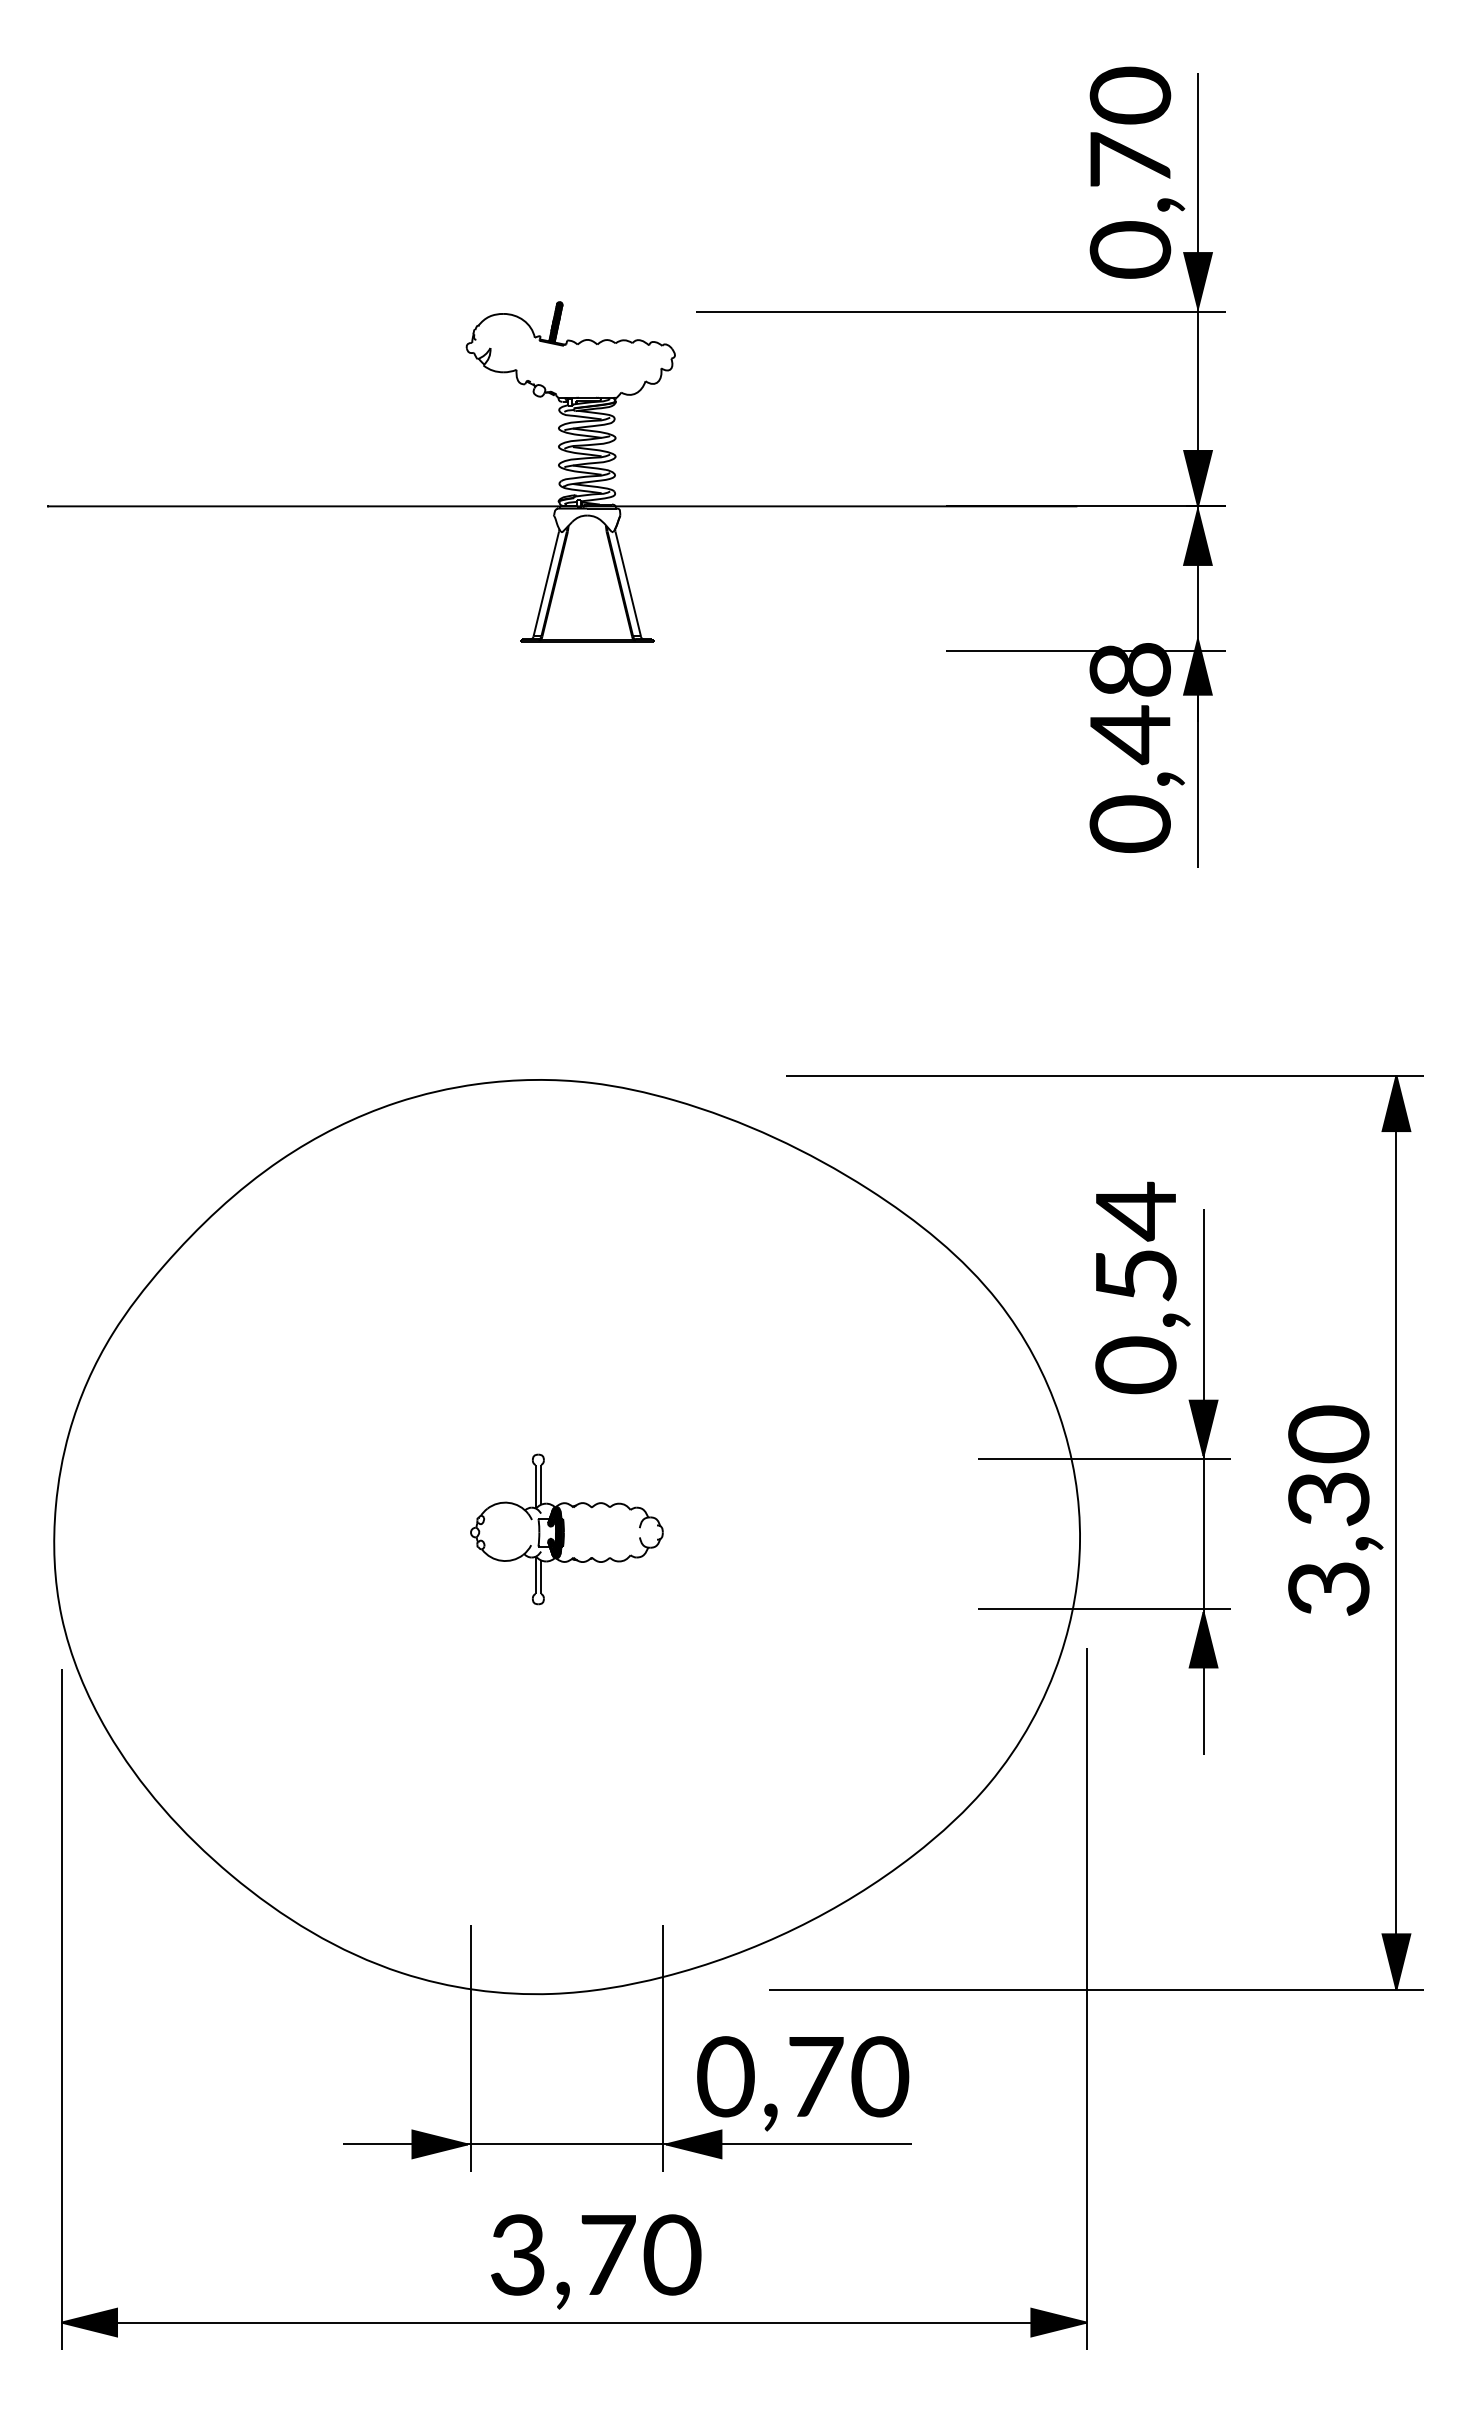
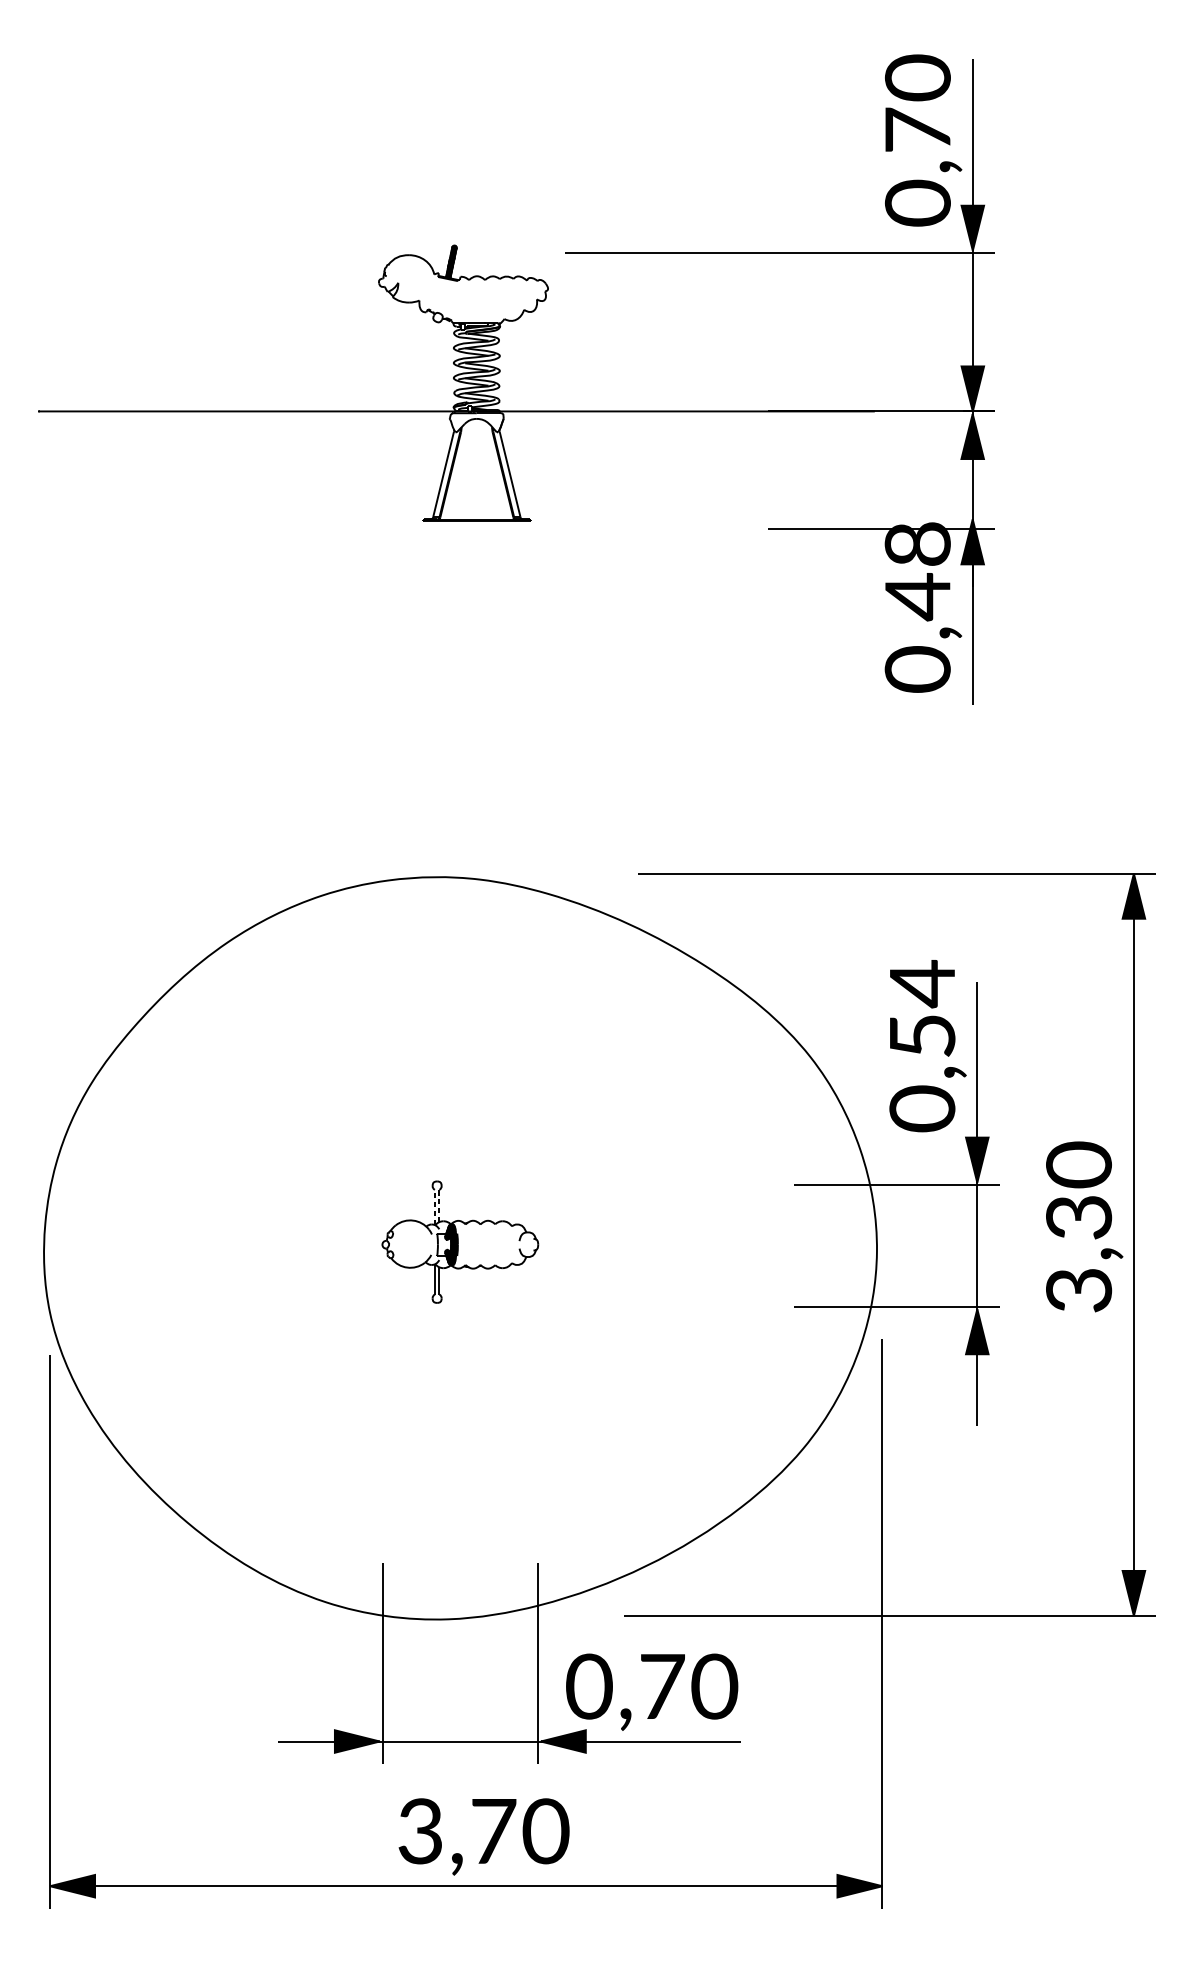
line: (541, 1484) -> (439, 1205), solid -> dashed
line: (535, 1486) -> (434, 1207), solid -> dashed

